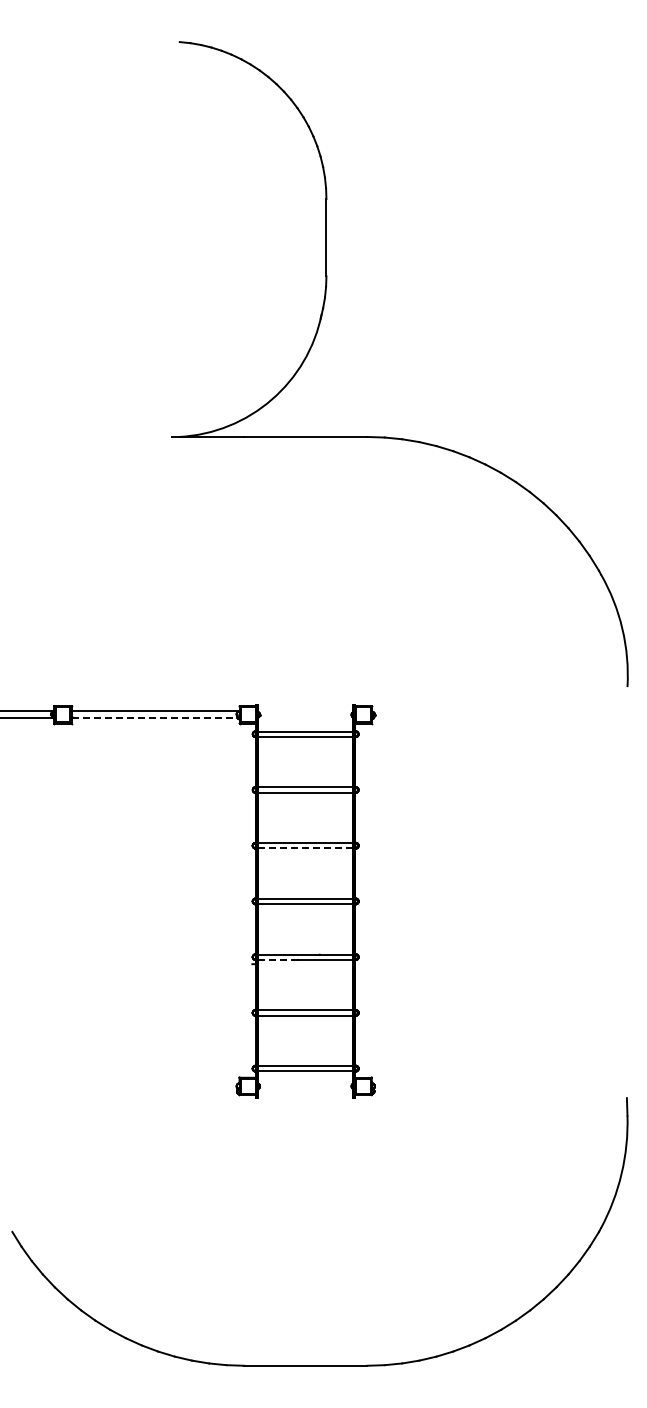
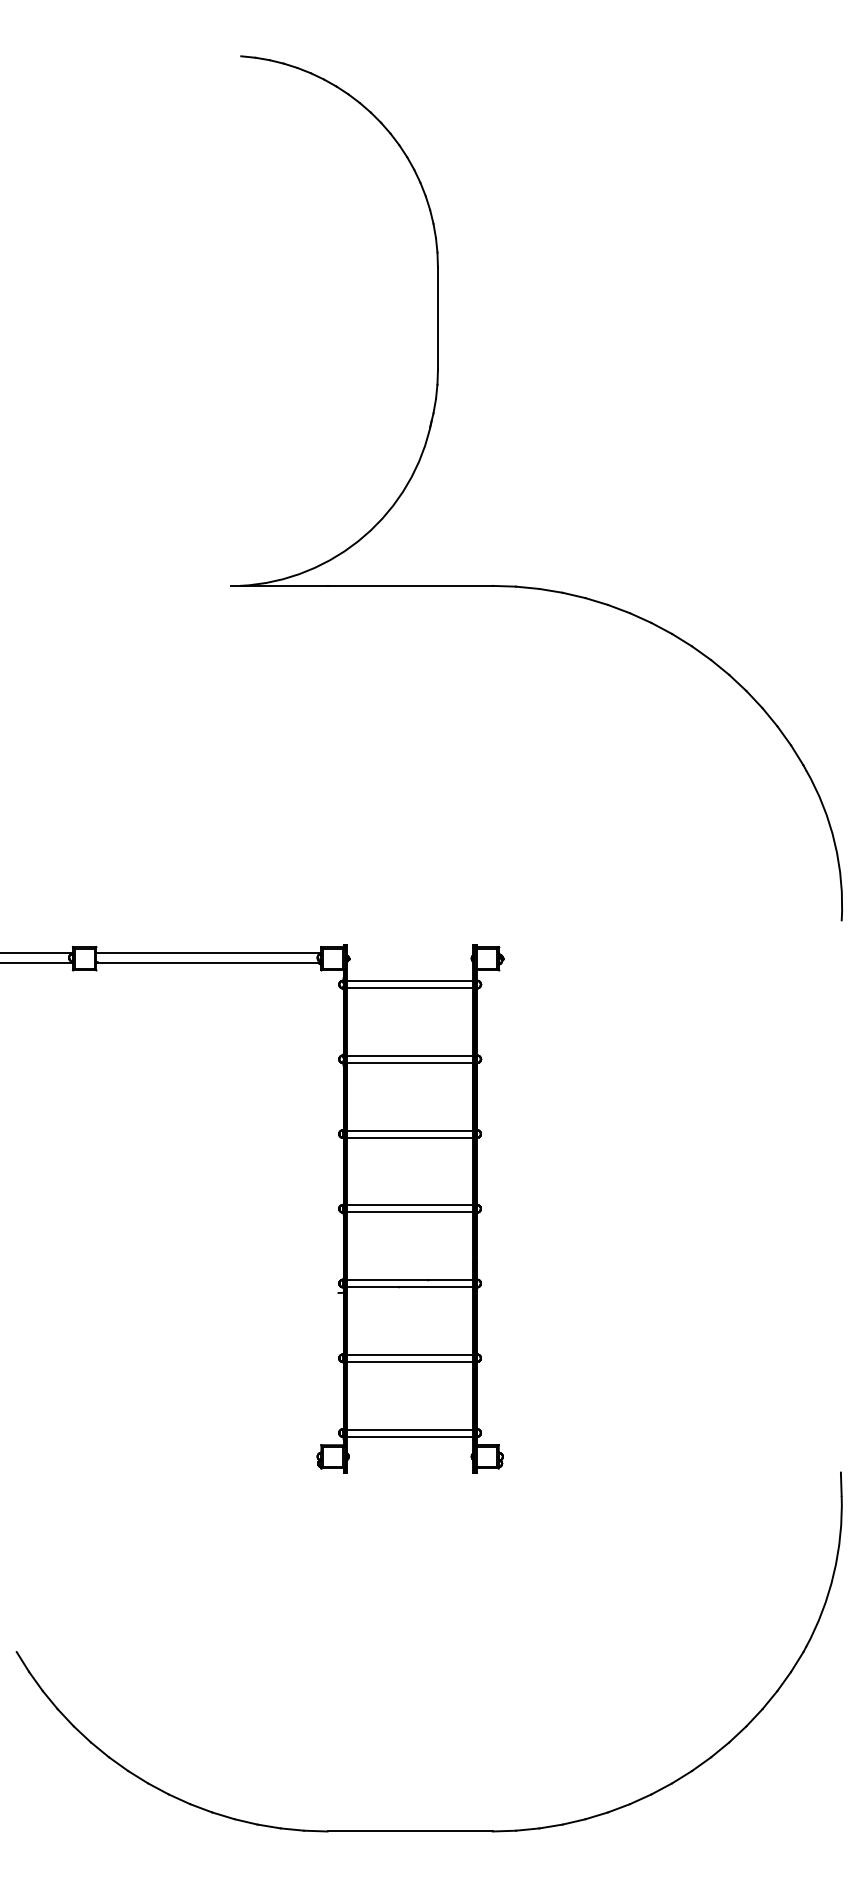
line: (154, 717) -> (207, 962), dashed -> solid
line: (305, 848) -> (409, 1137), dashed -> solid
line: (278, 959) -> (373, 1286), dashed -> solid

